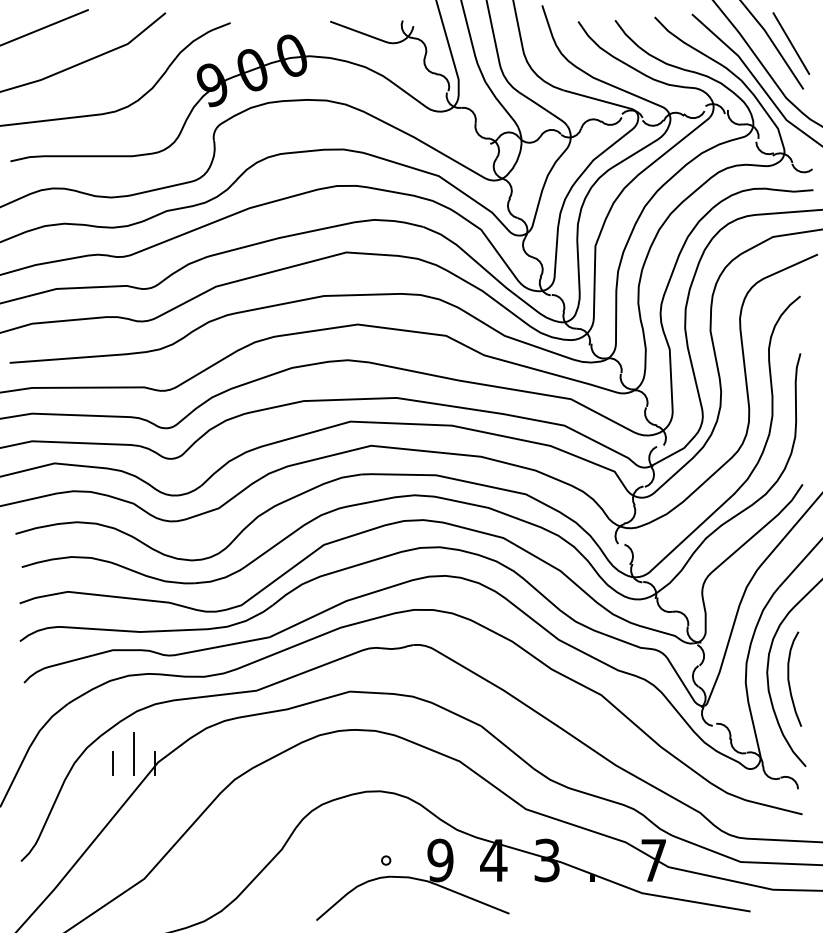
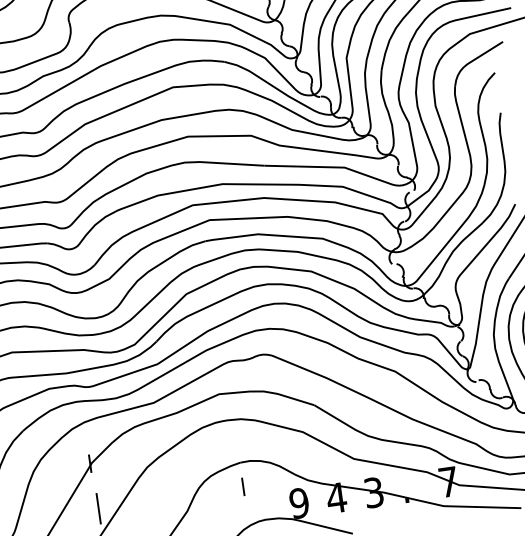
line: (133, 753) -> (98, 508), moved
line: (112, 763) -> (242, 487), moved
circle: (386, 860) -> (261, 508), removed

